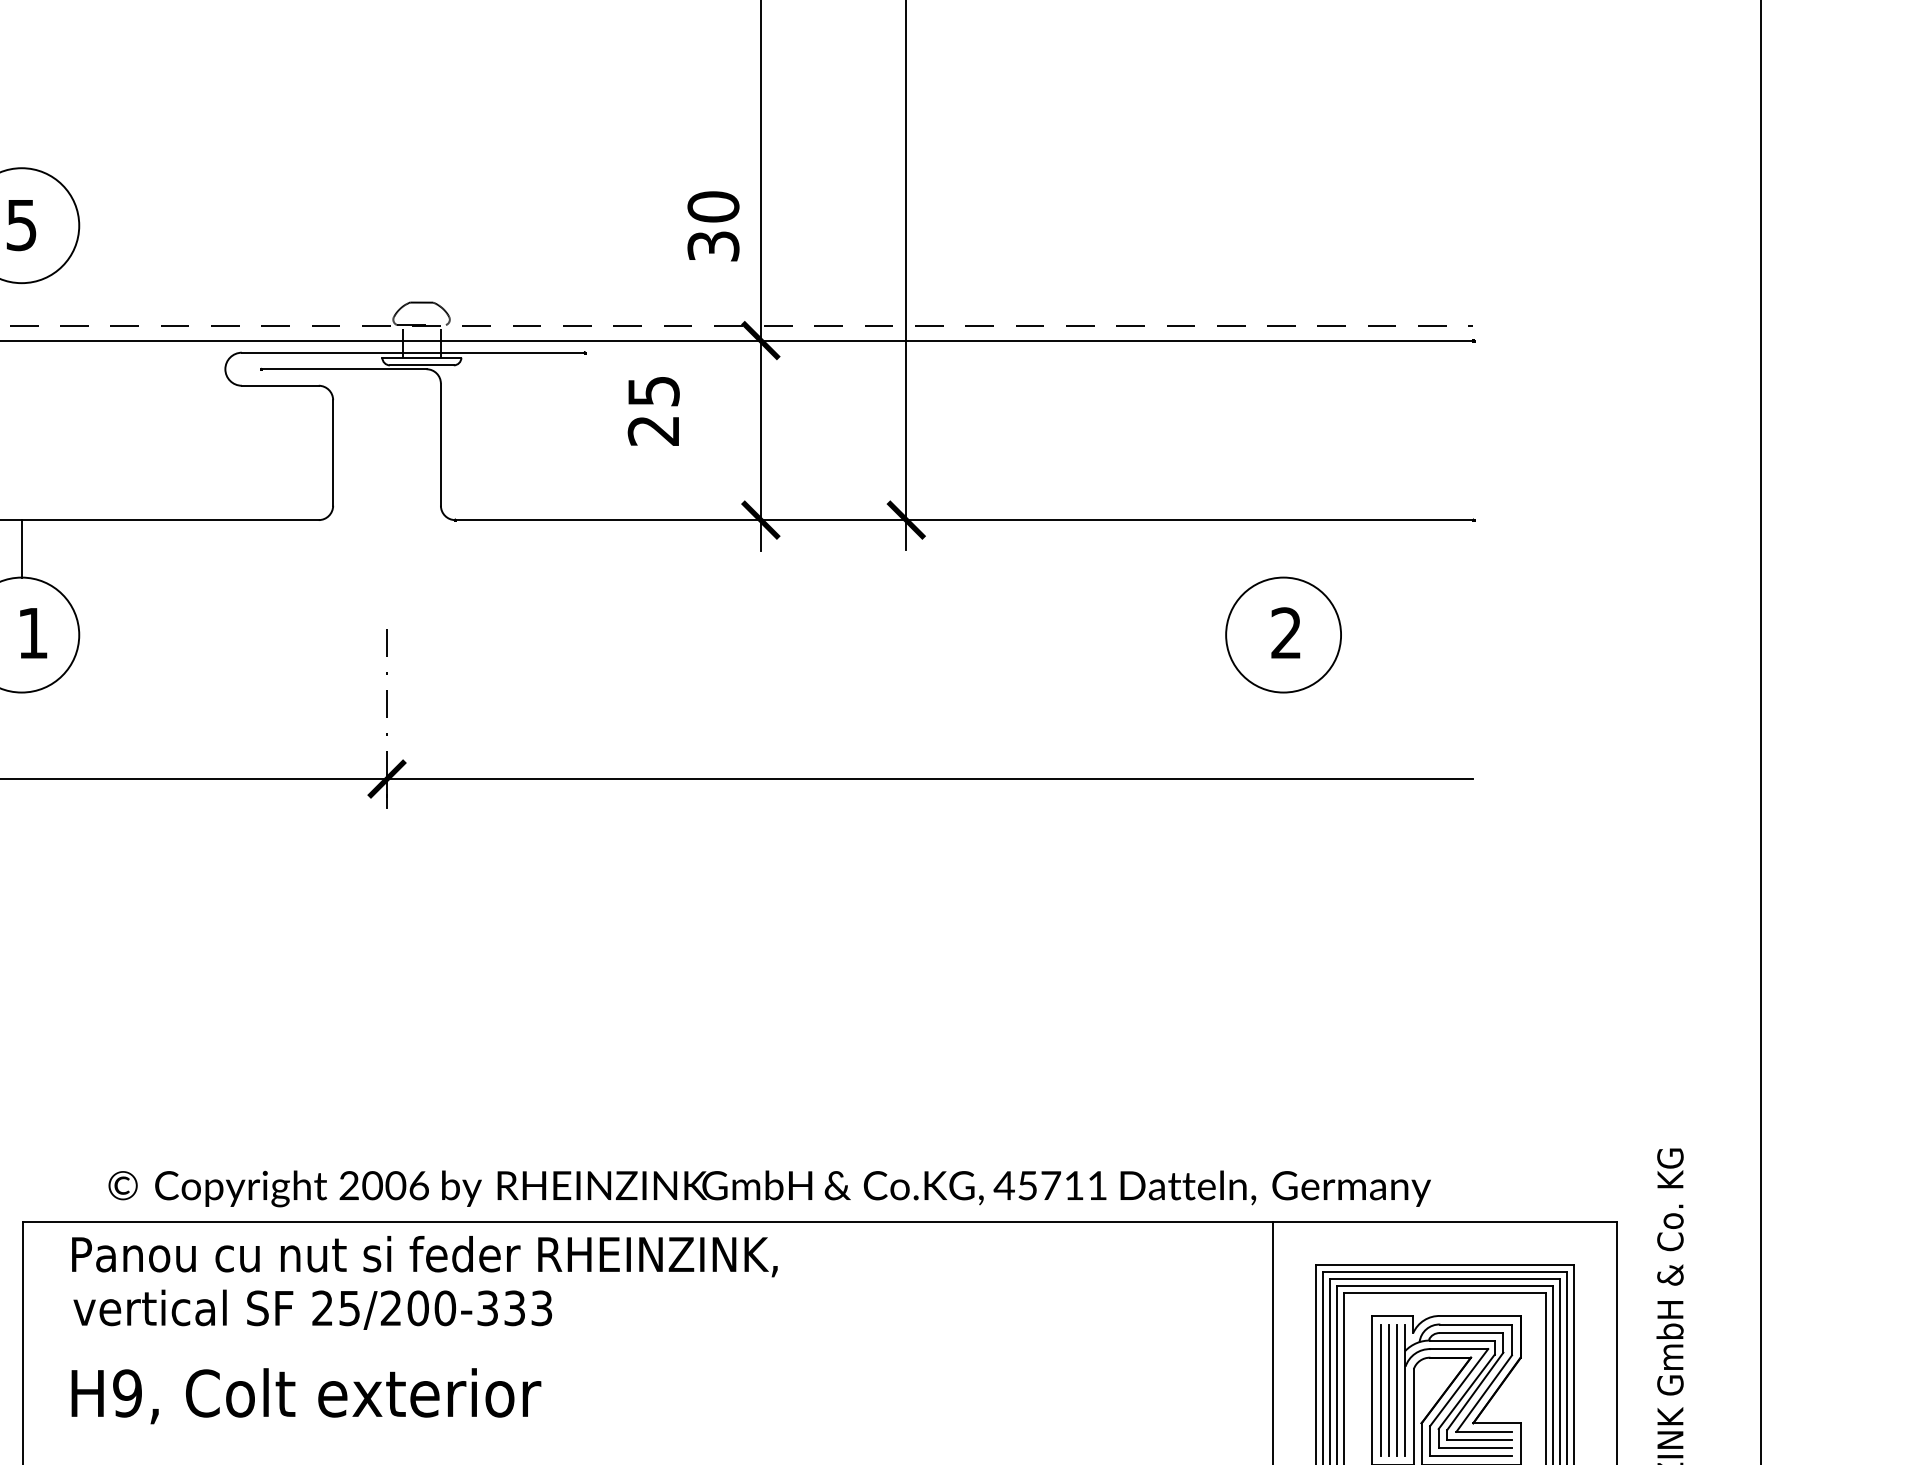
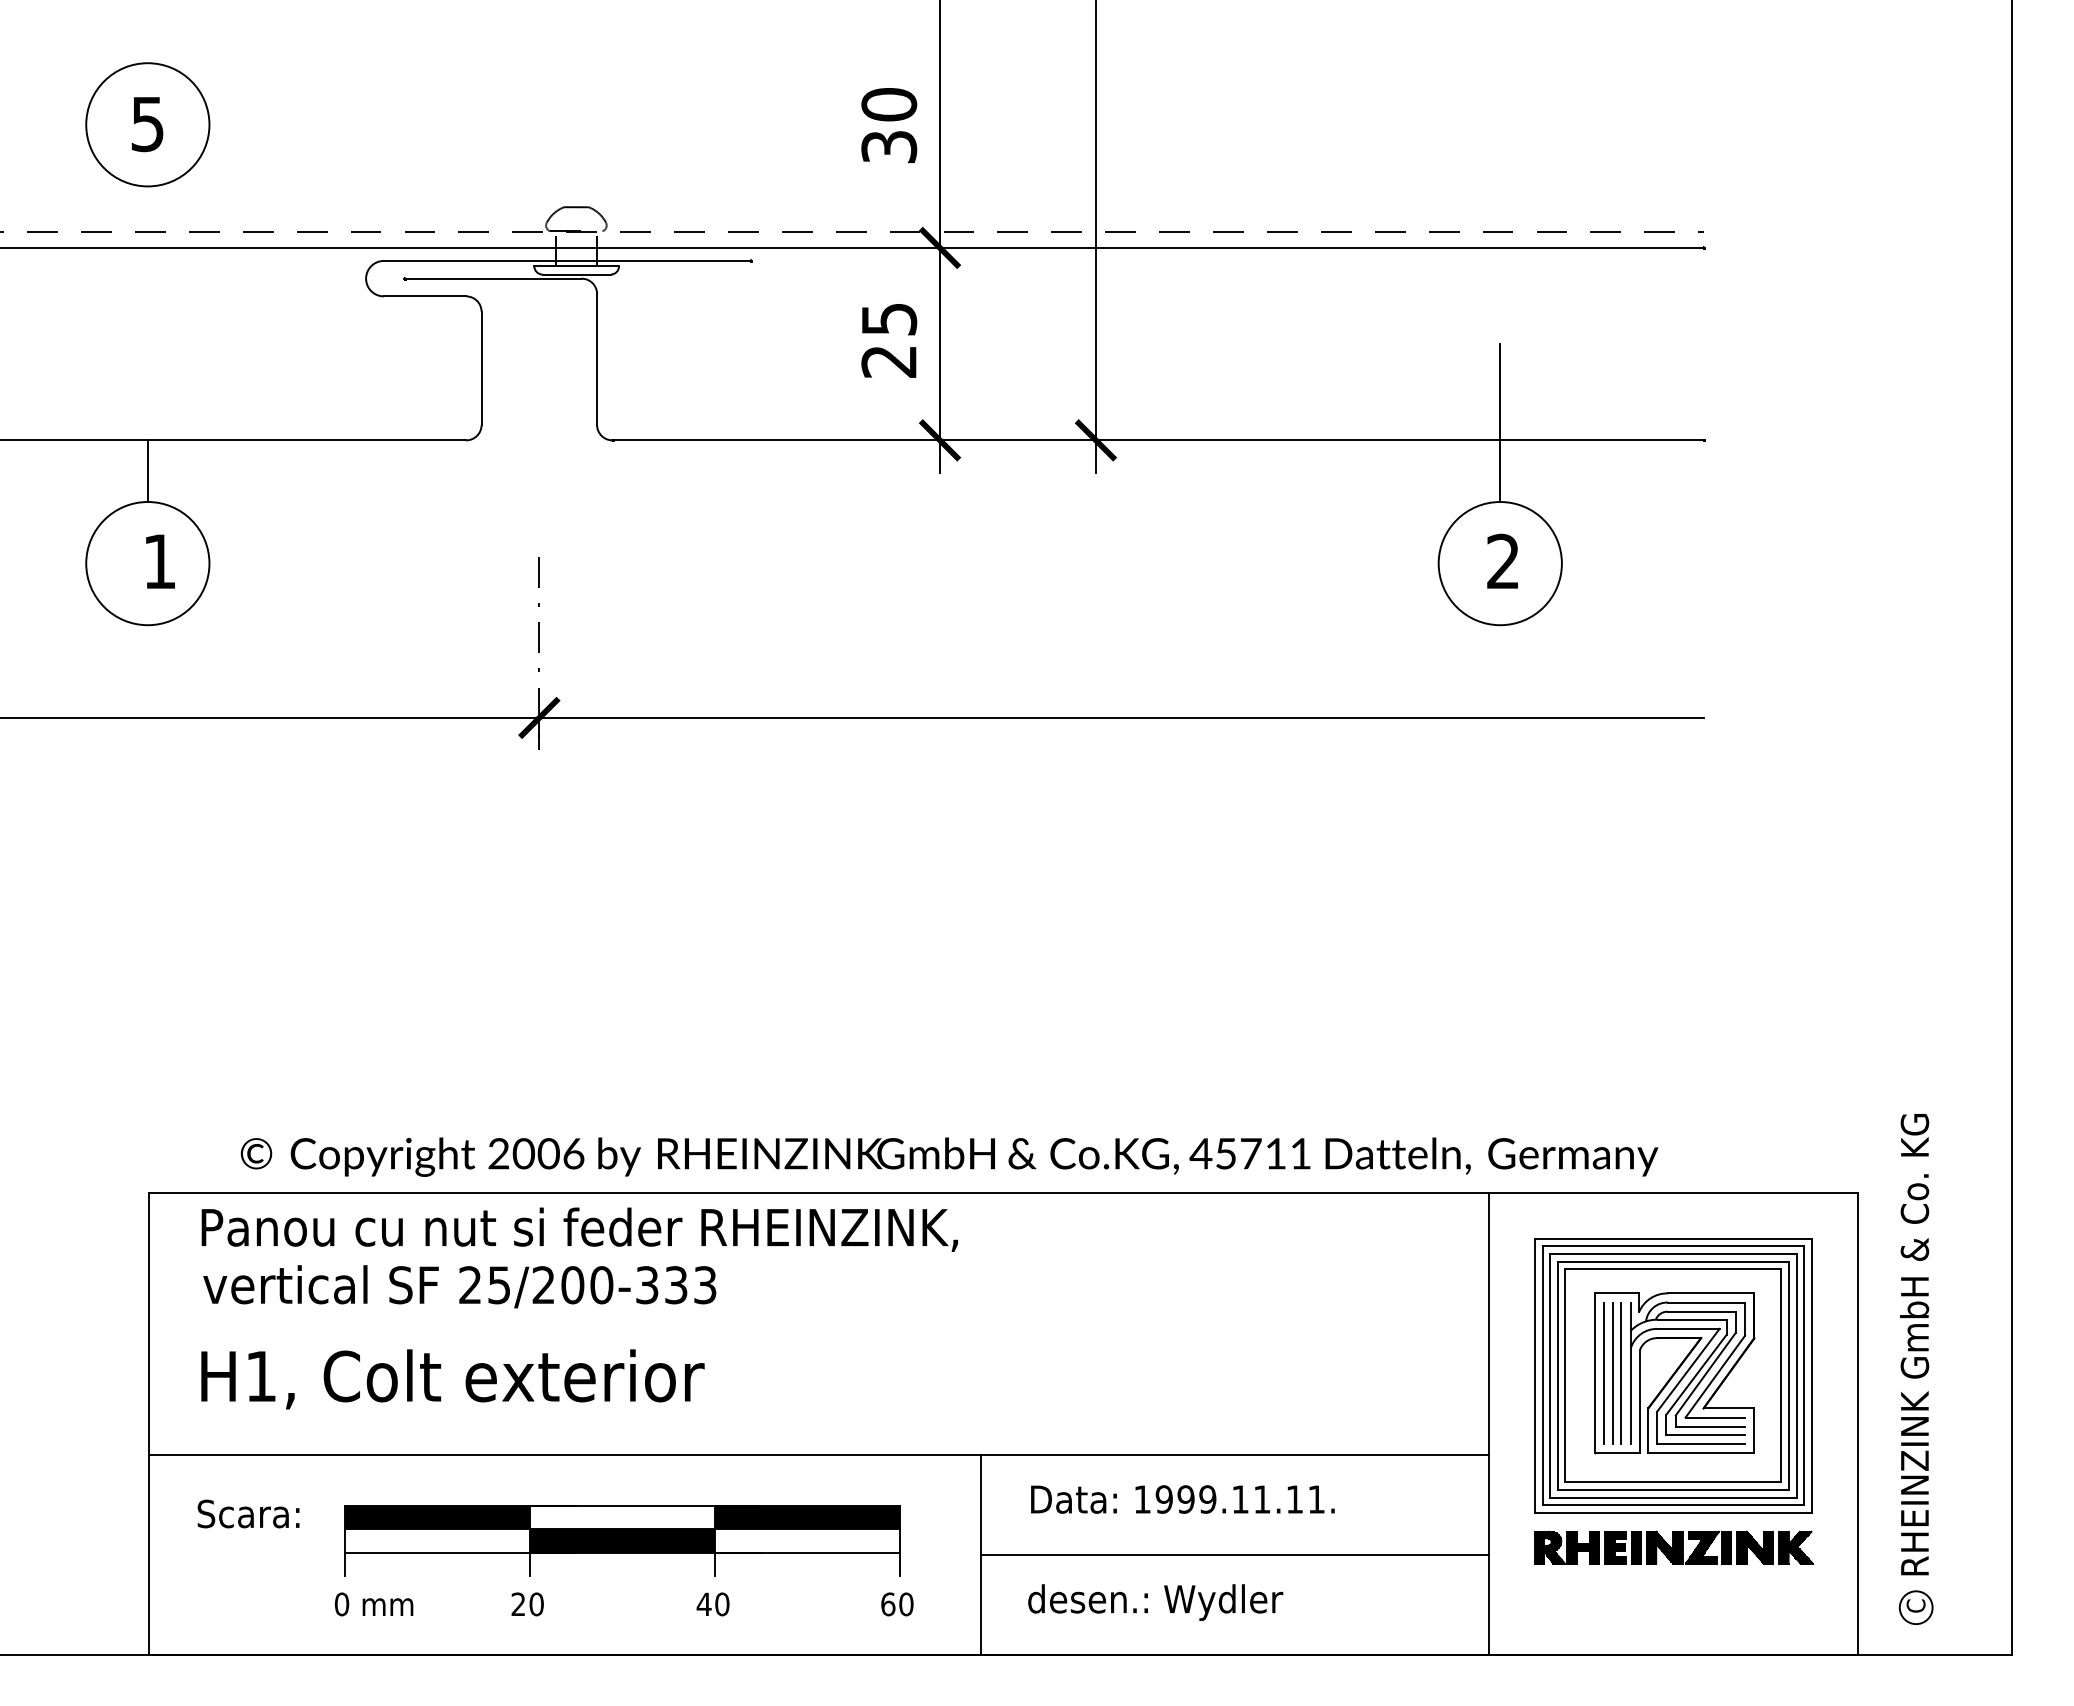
text: (654, 411) -> (889, 340), moved
line: (1283, 504) -> (1500, 423), added
text: (126, 1393) -> (260, 1376), H9, -> H1,

